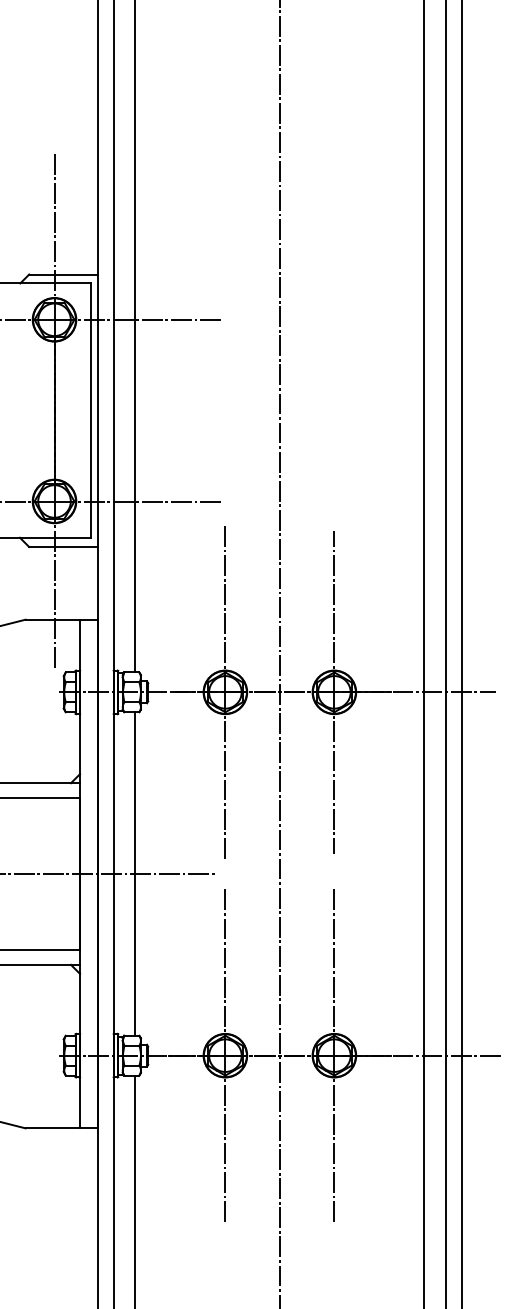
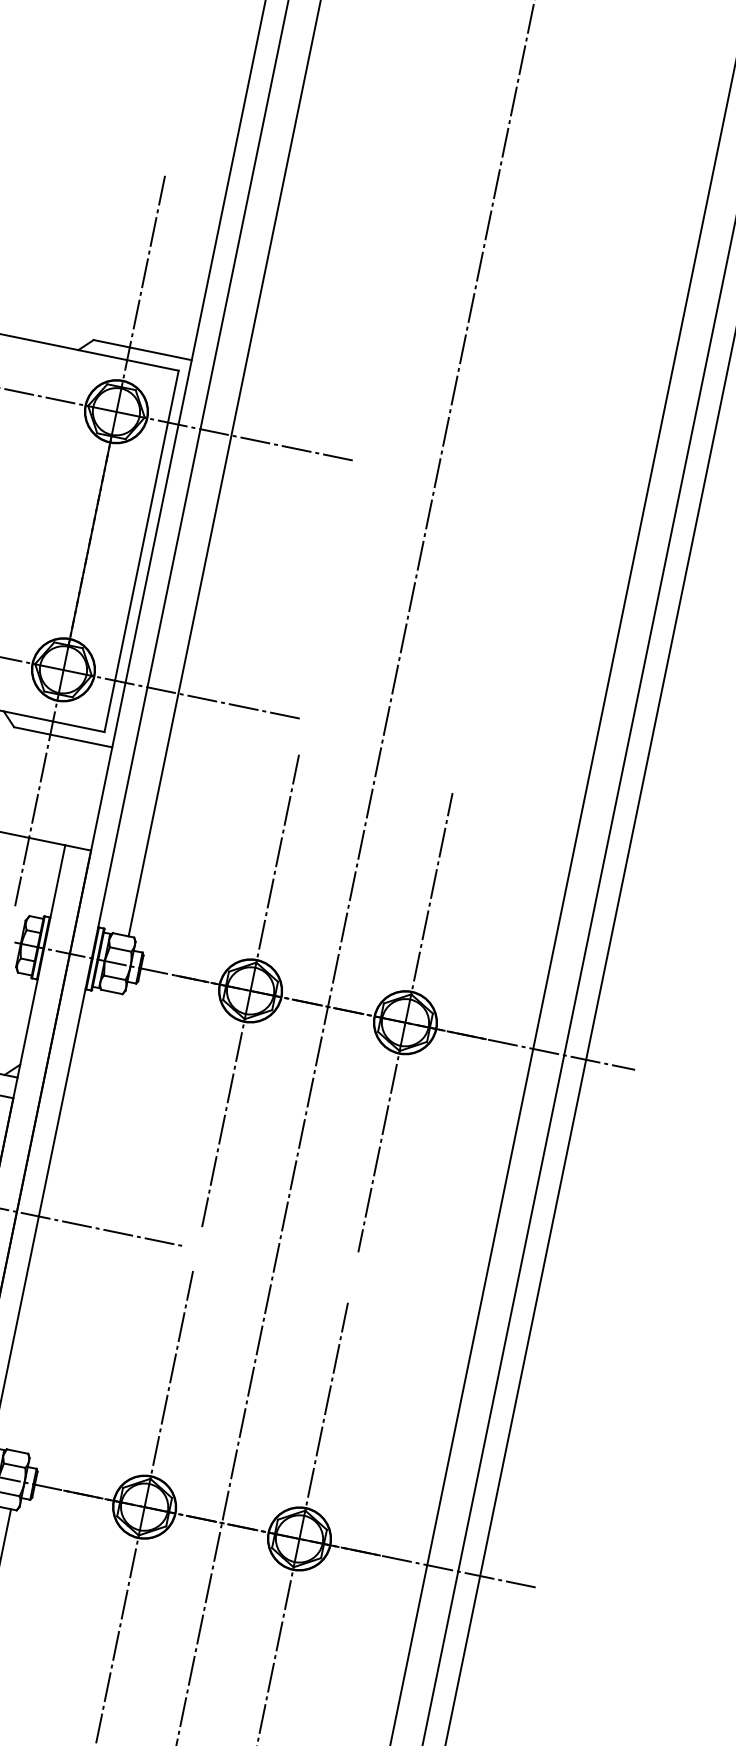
line: (135, 873) -> (70, 1222), removed

